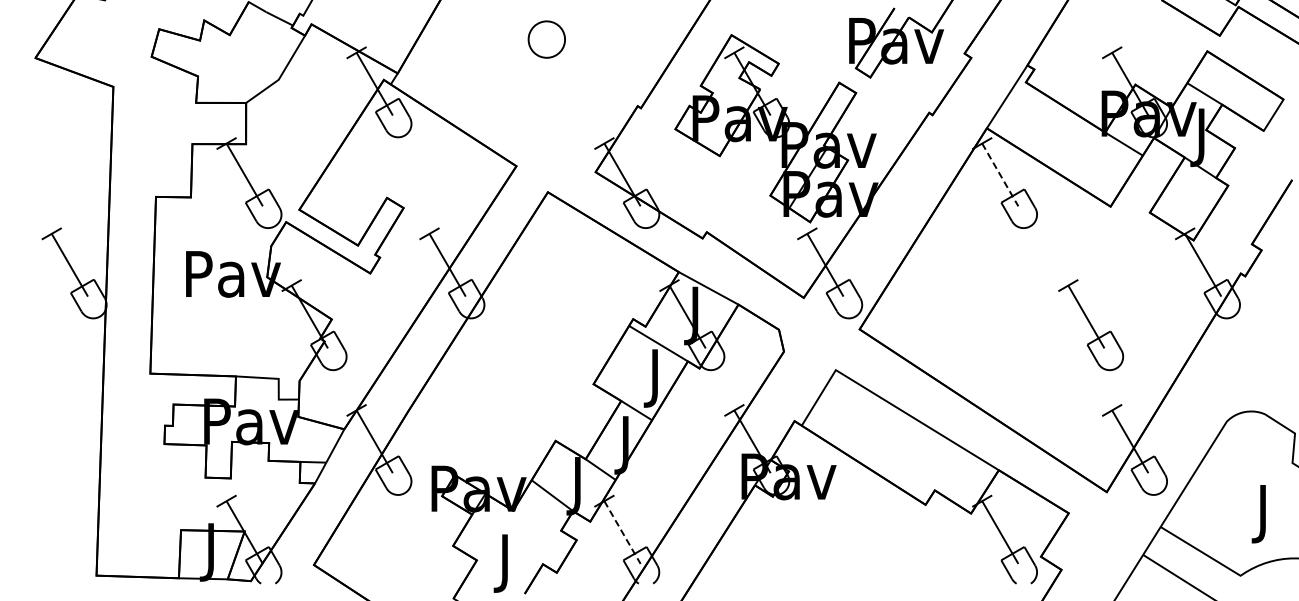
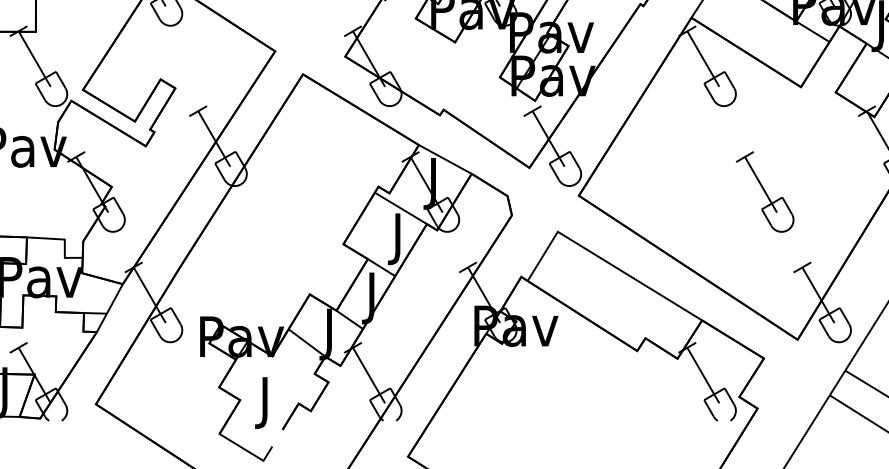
line: (1000, 175) -> (703, 59), dashed -> solid
part: (1091, 325) -> (765, 192), moved
line: (622, 532) -> (369, 375), dashed -> solid

